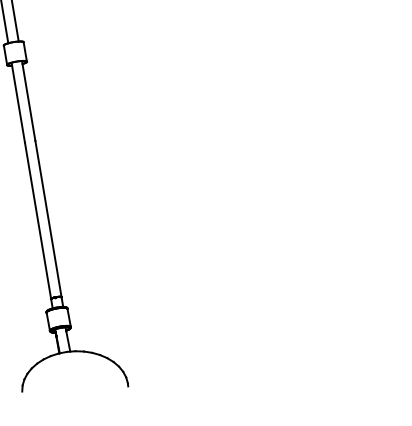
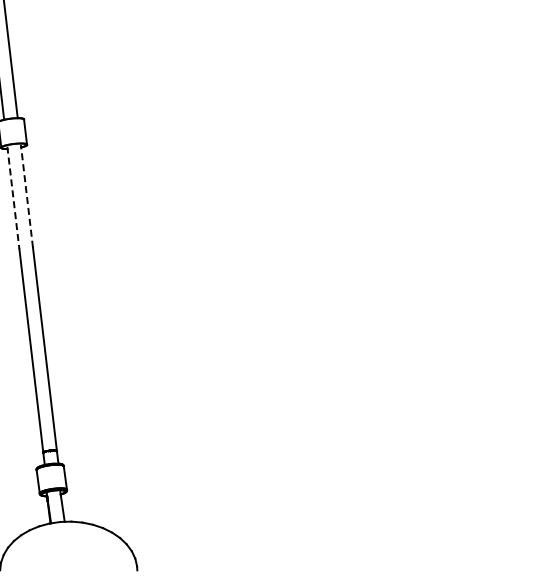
line: (28, 101) -> (26, 196), solid -> dashed
line: (18, 102) -> (13, 197), solid -> dashed

